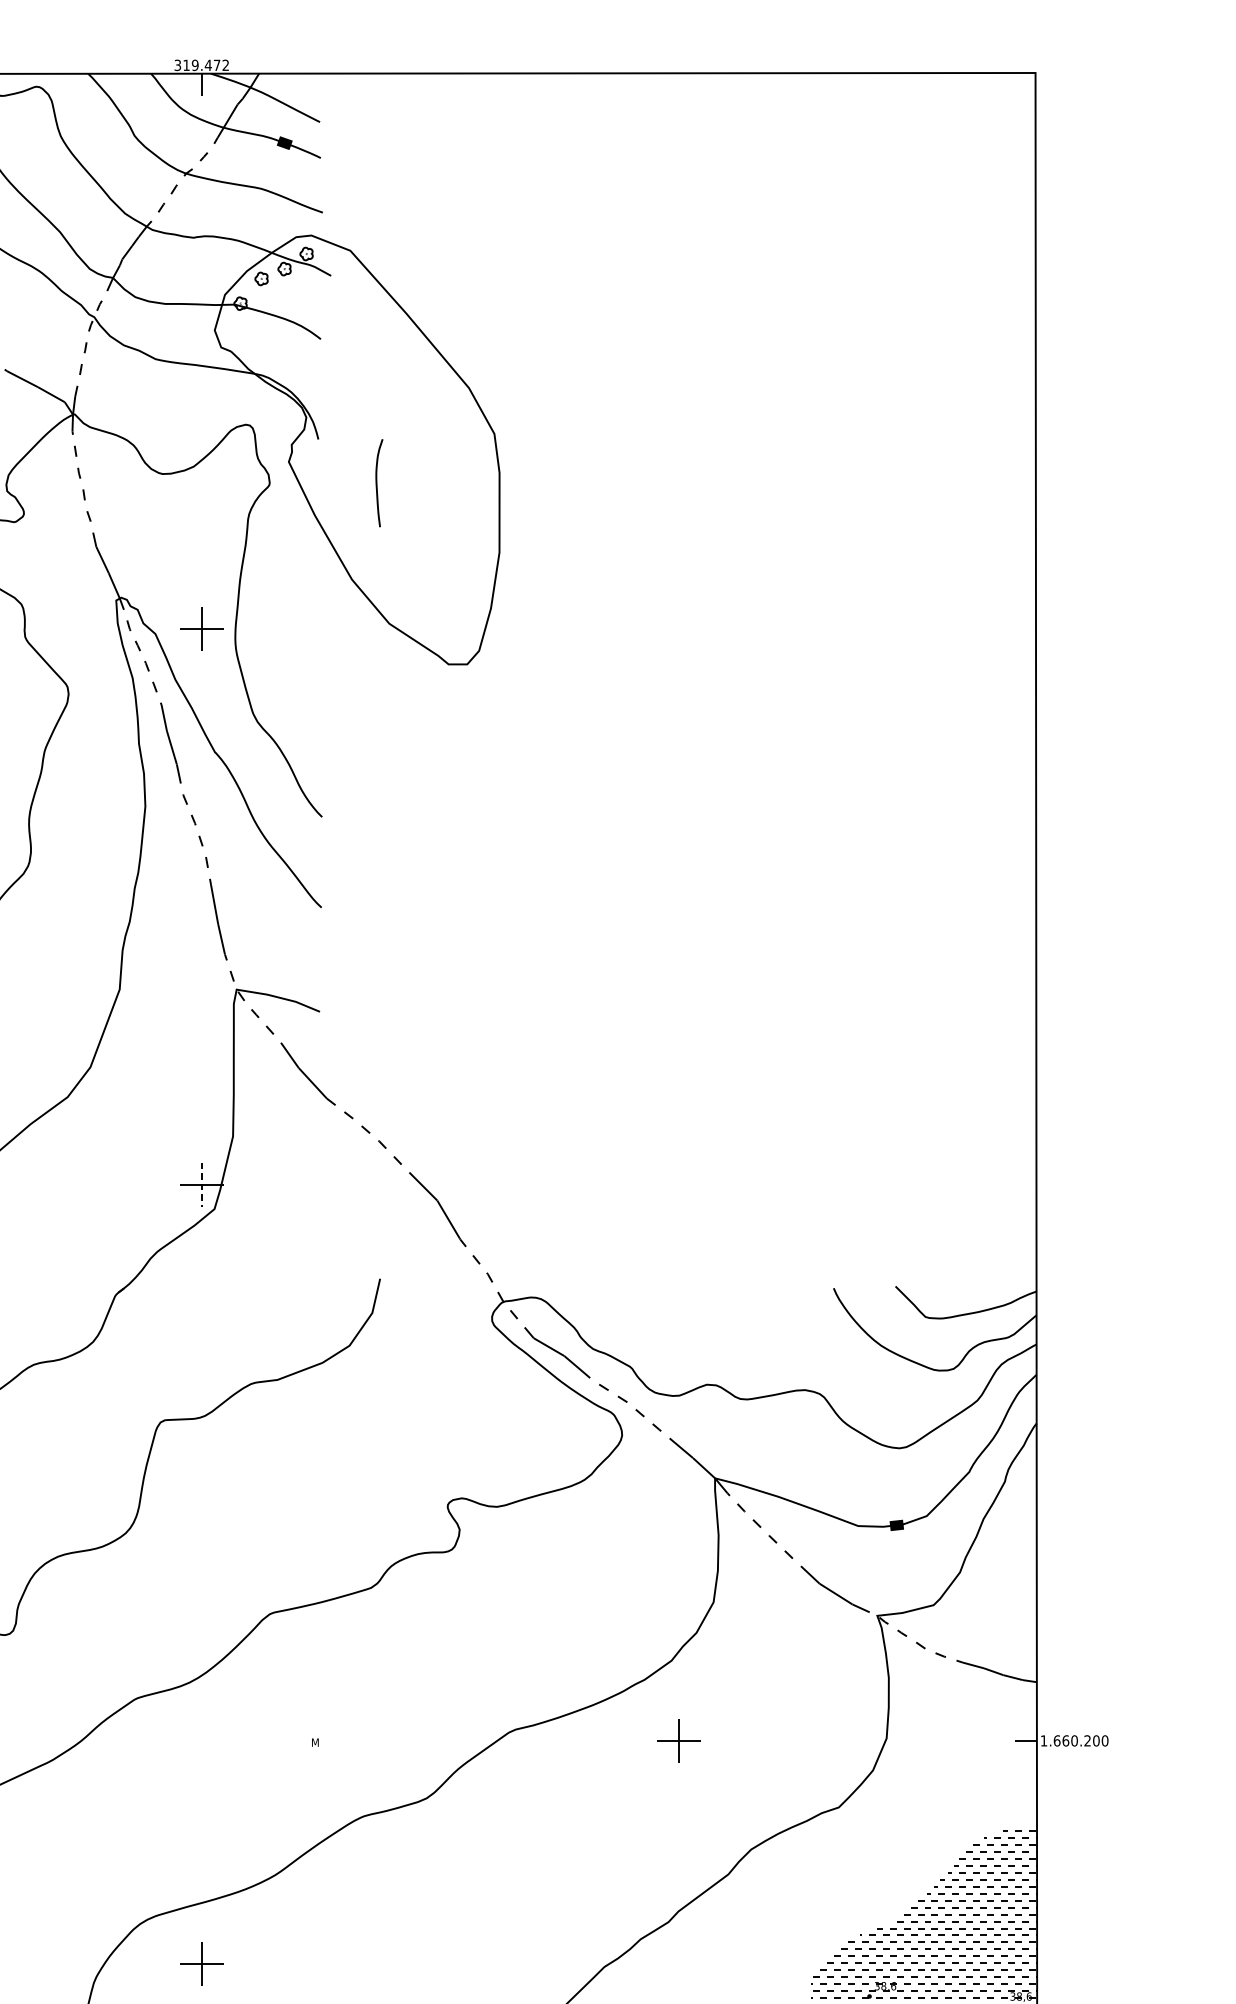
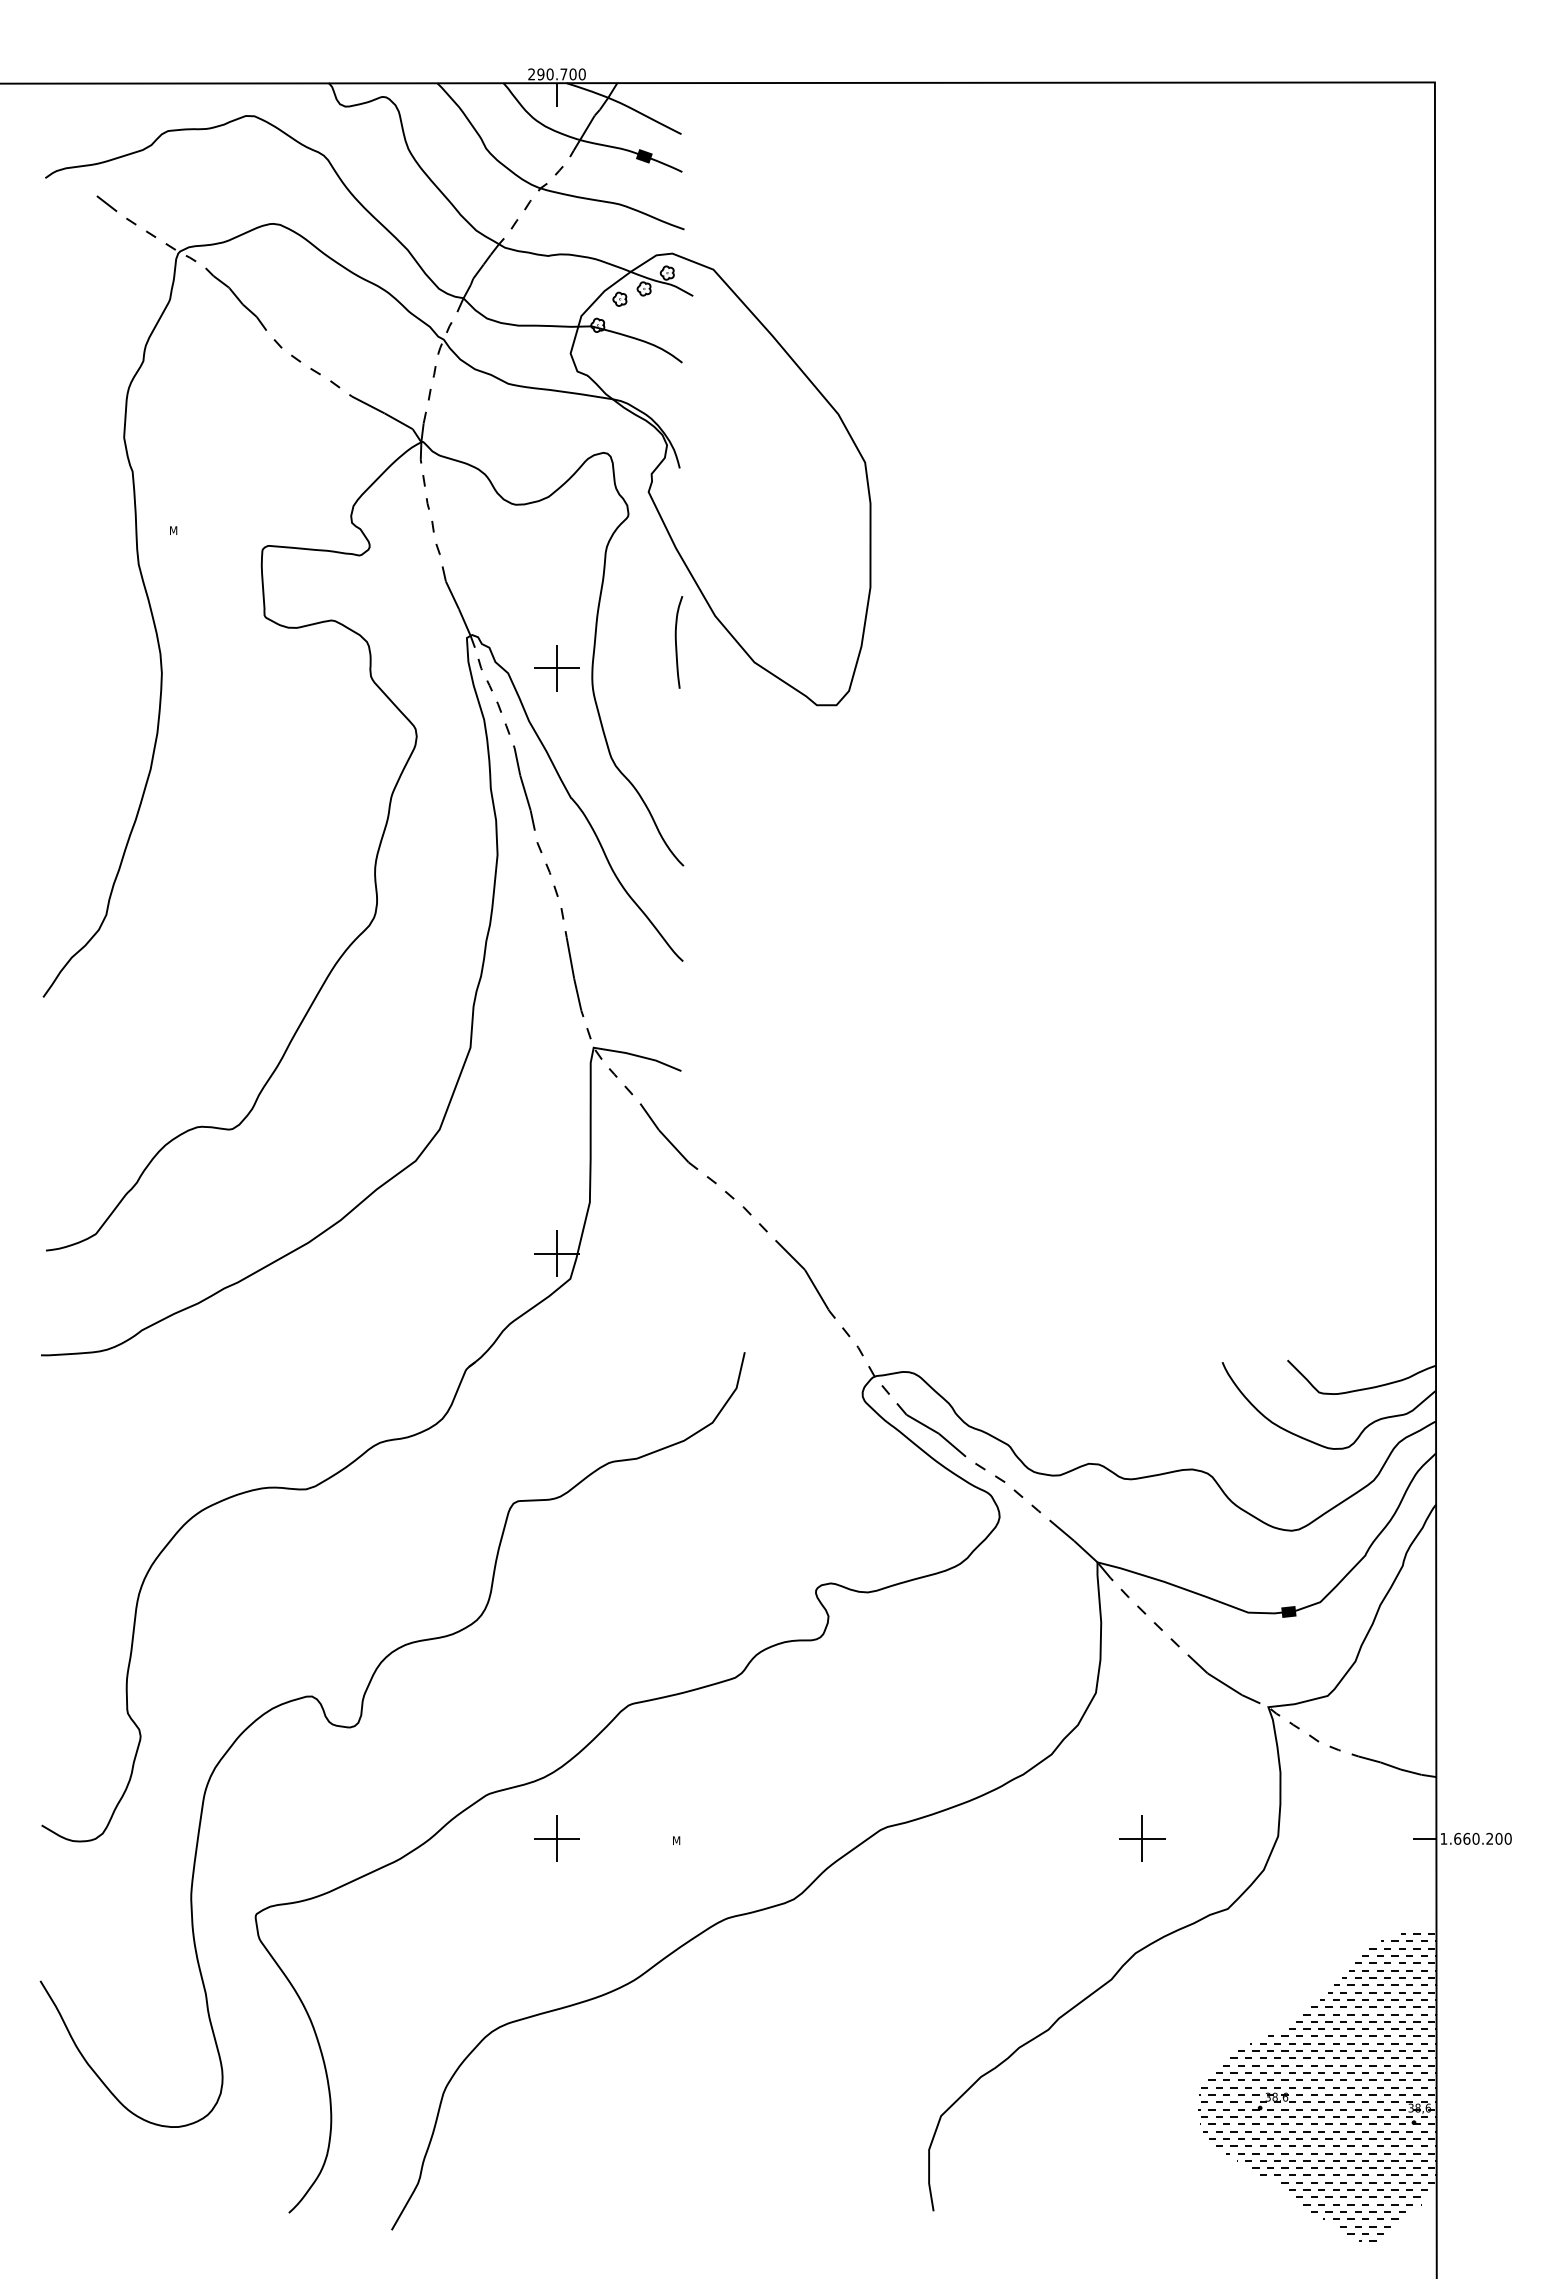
text: (201, 65) -> (556, 74), 319.472 -> 290.700
curve: (377, 483) -> (676, 642), moved
line: (202, 1185) -> (557, 1254), dashed -> solid
part: (679, 1740) -> (1142, 1838), moved
part: (201, 1963) -> (556, 1838), moved

